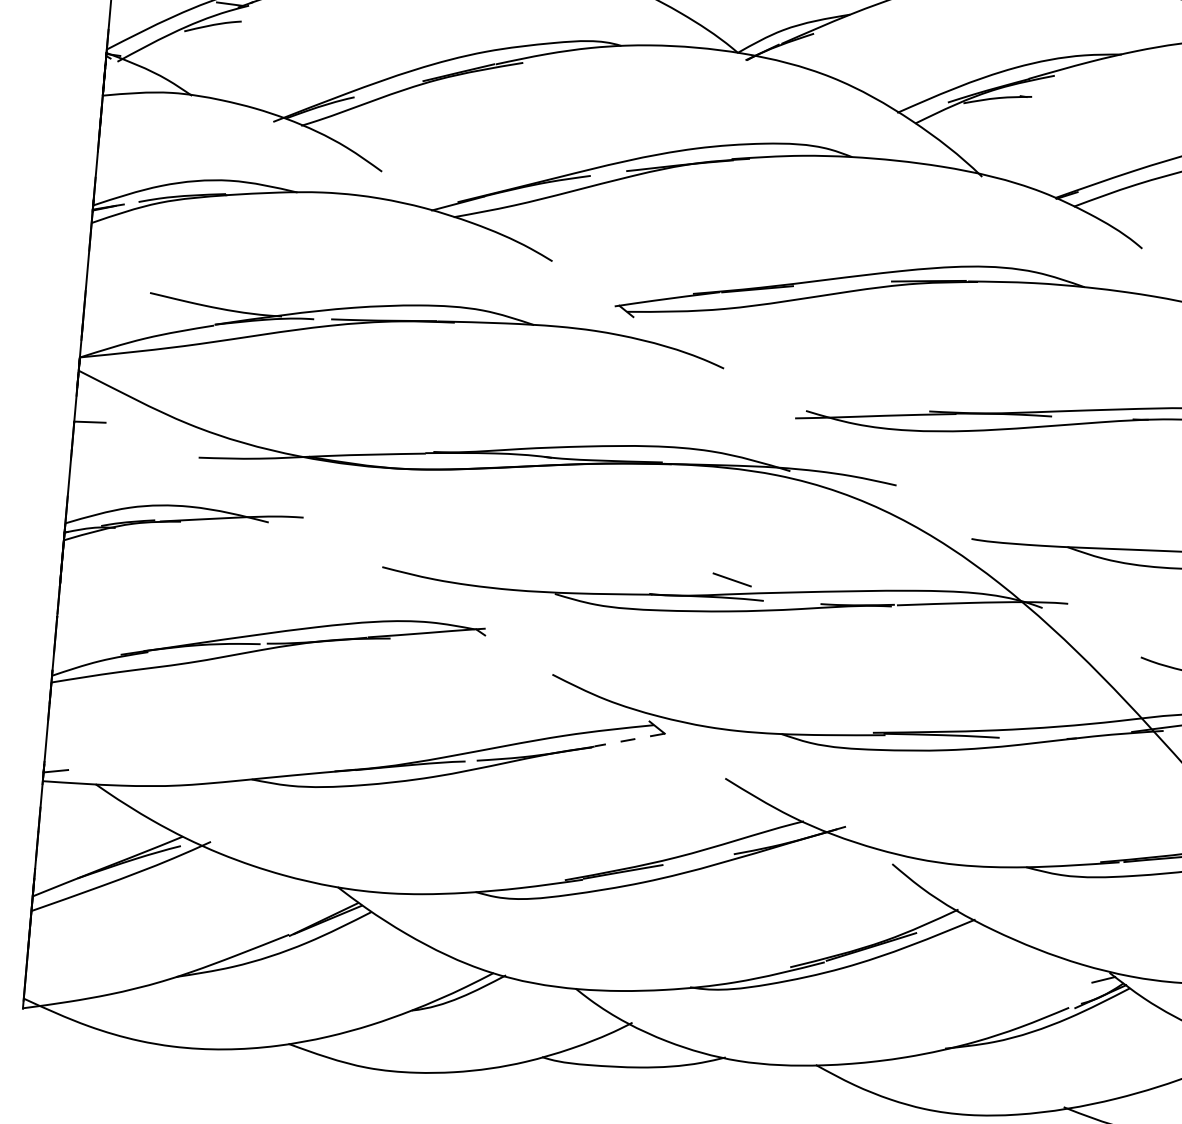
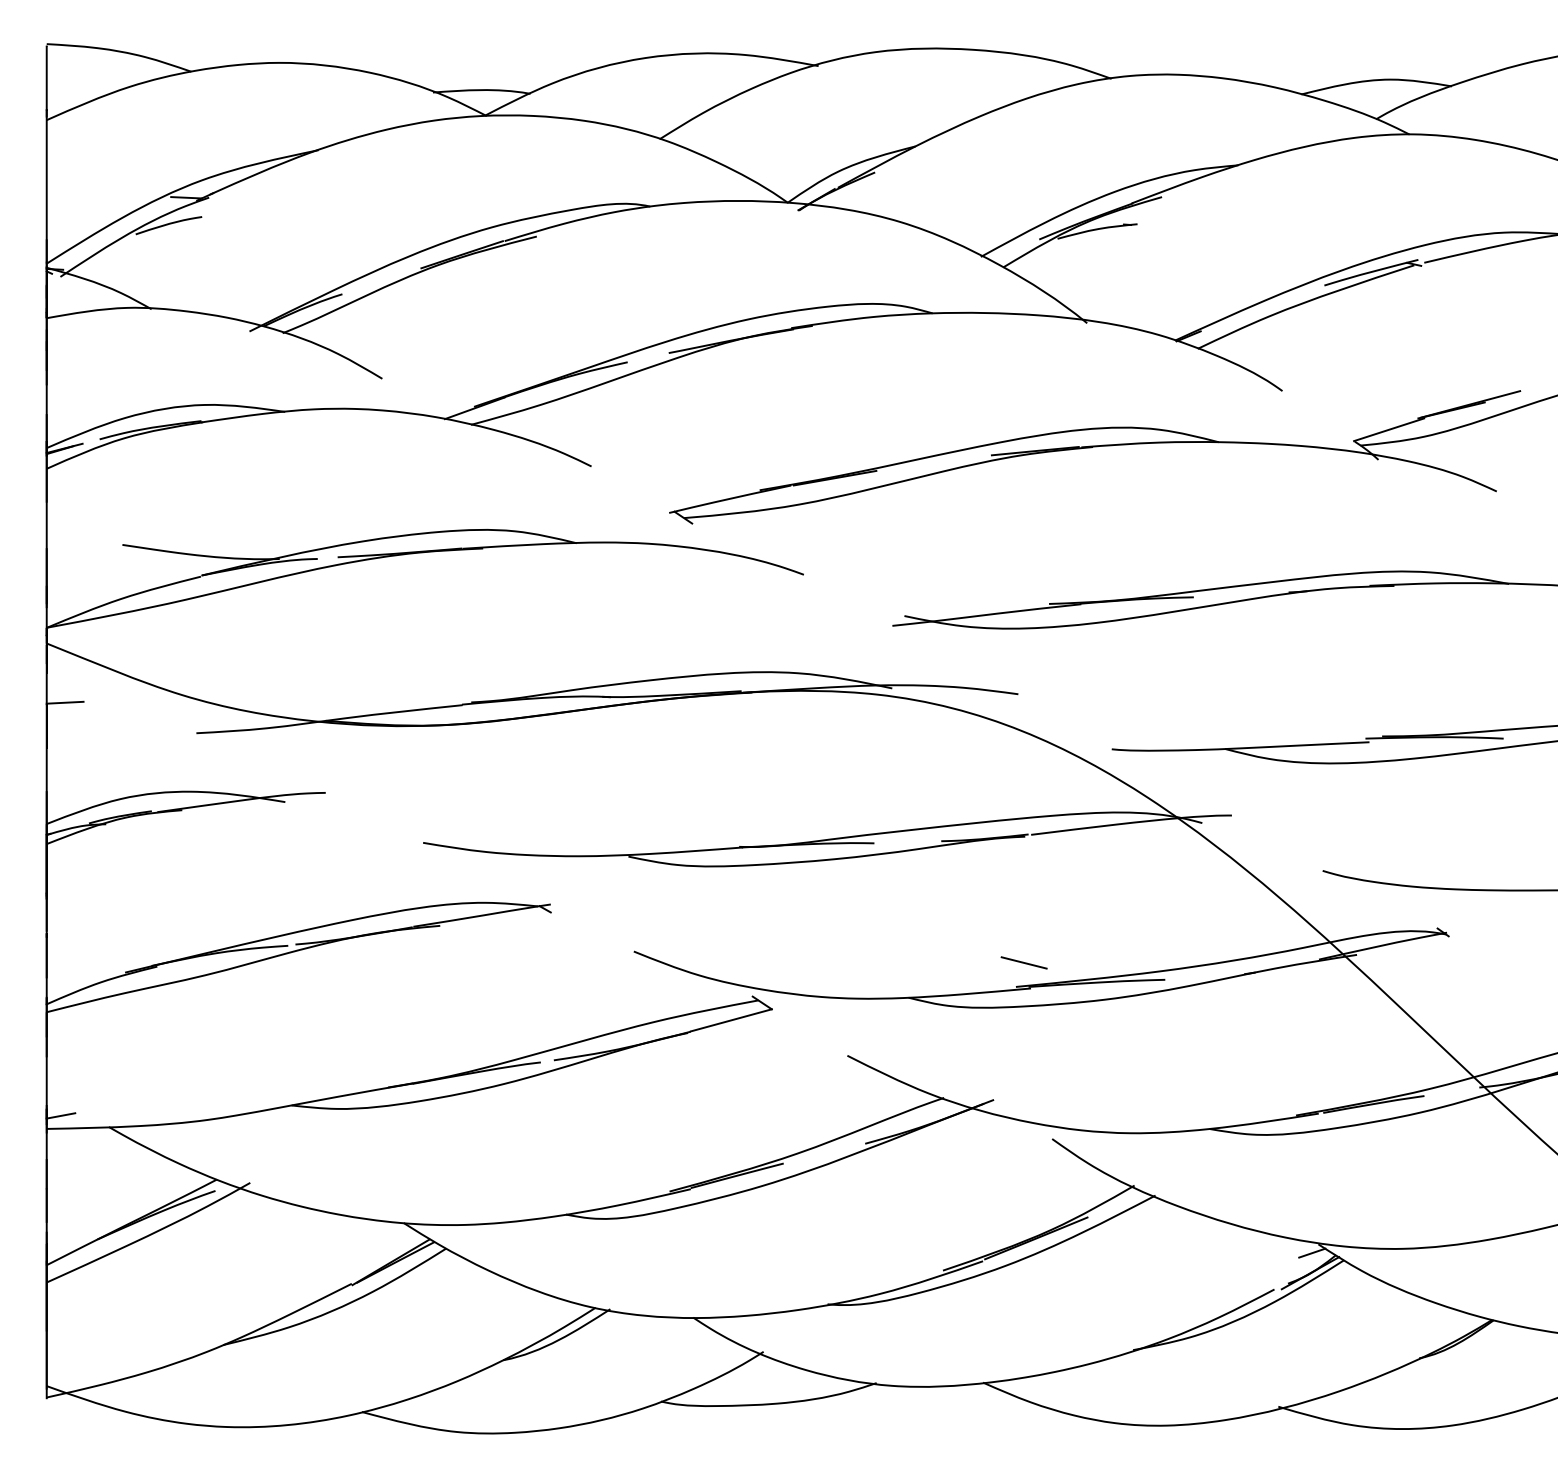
line: (731, 579) -> (1023, 962), moved
line: (629, 740) -> (731, 1020), dashed -> solid

